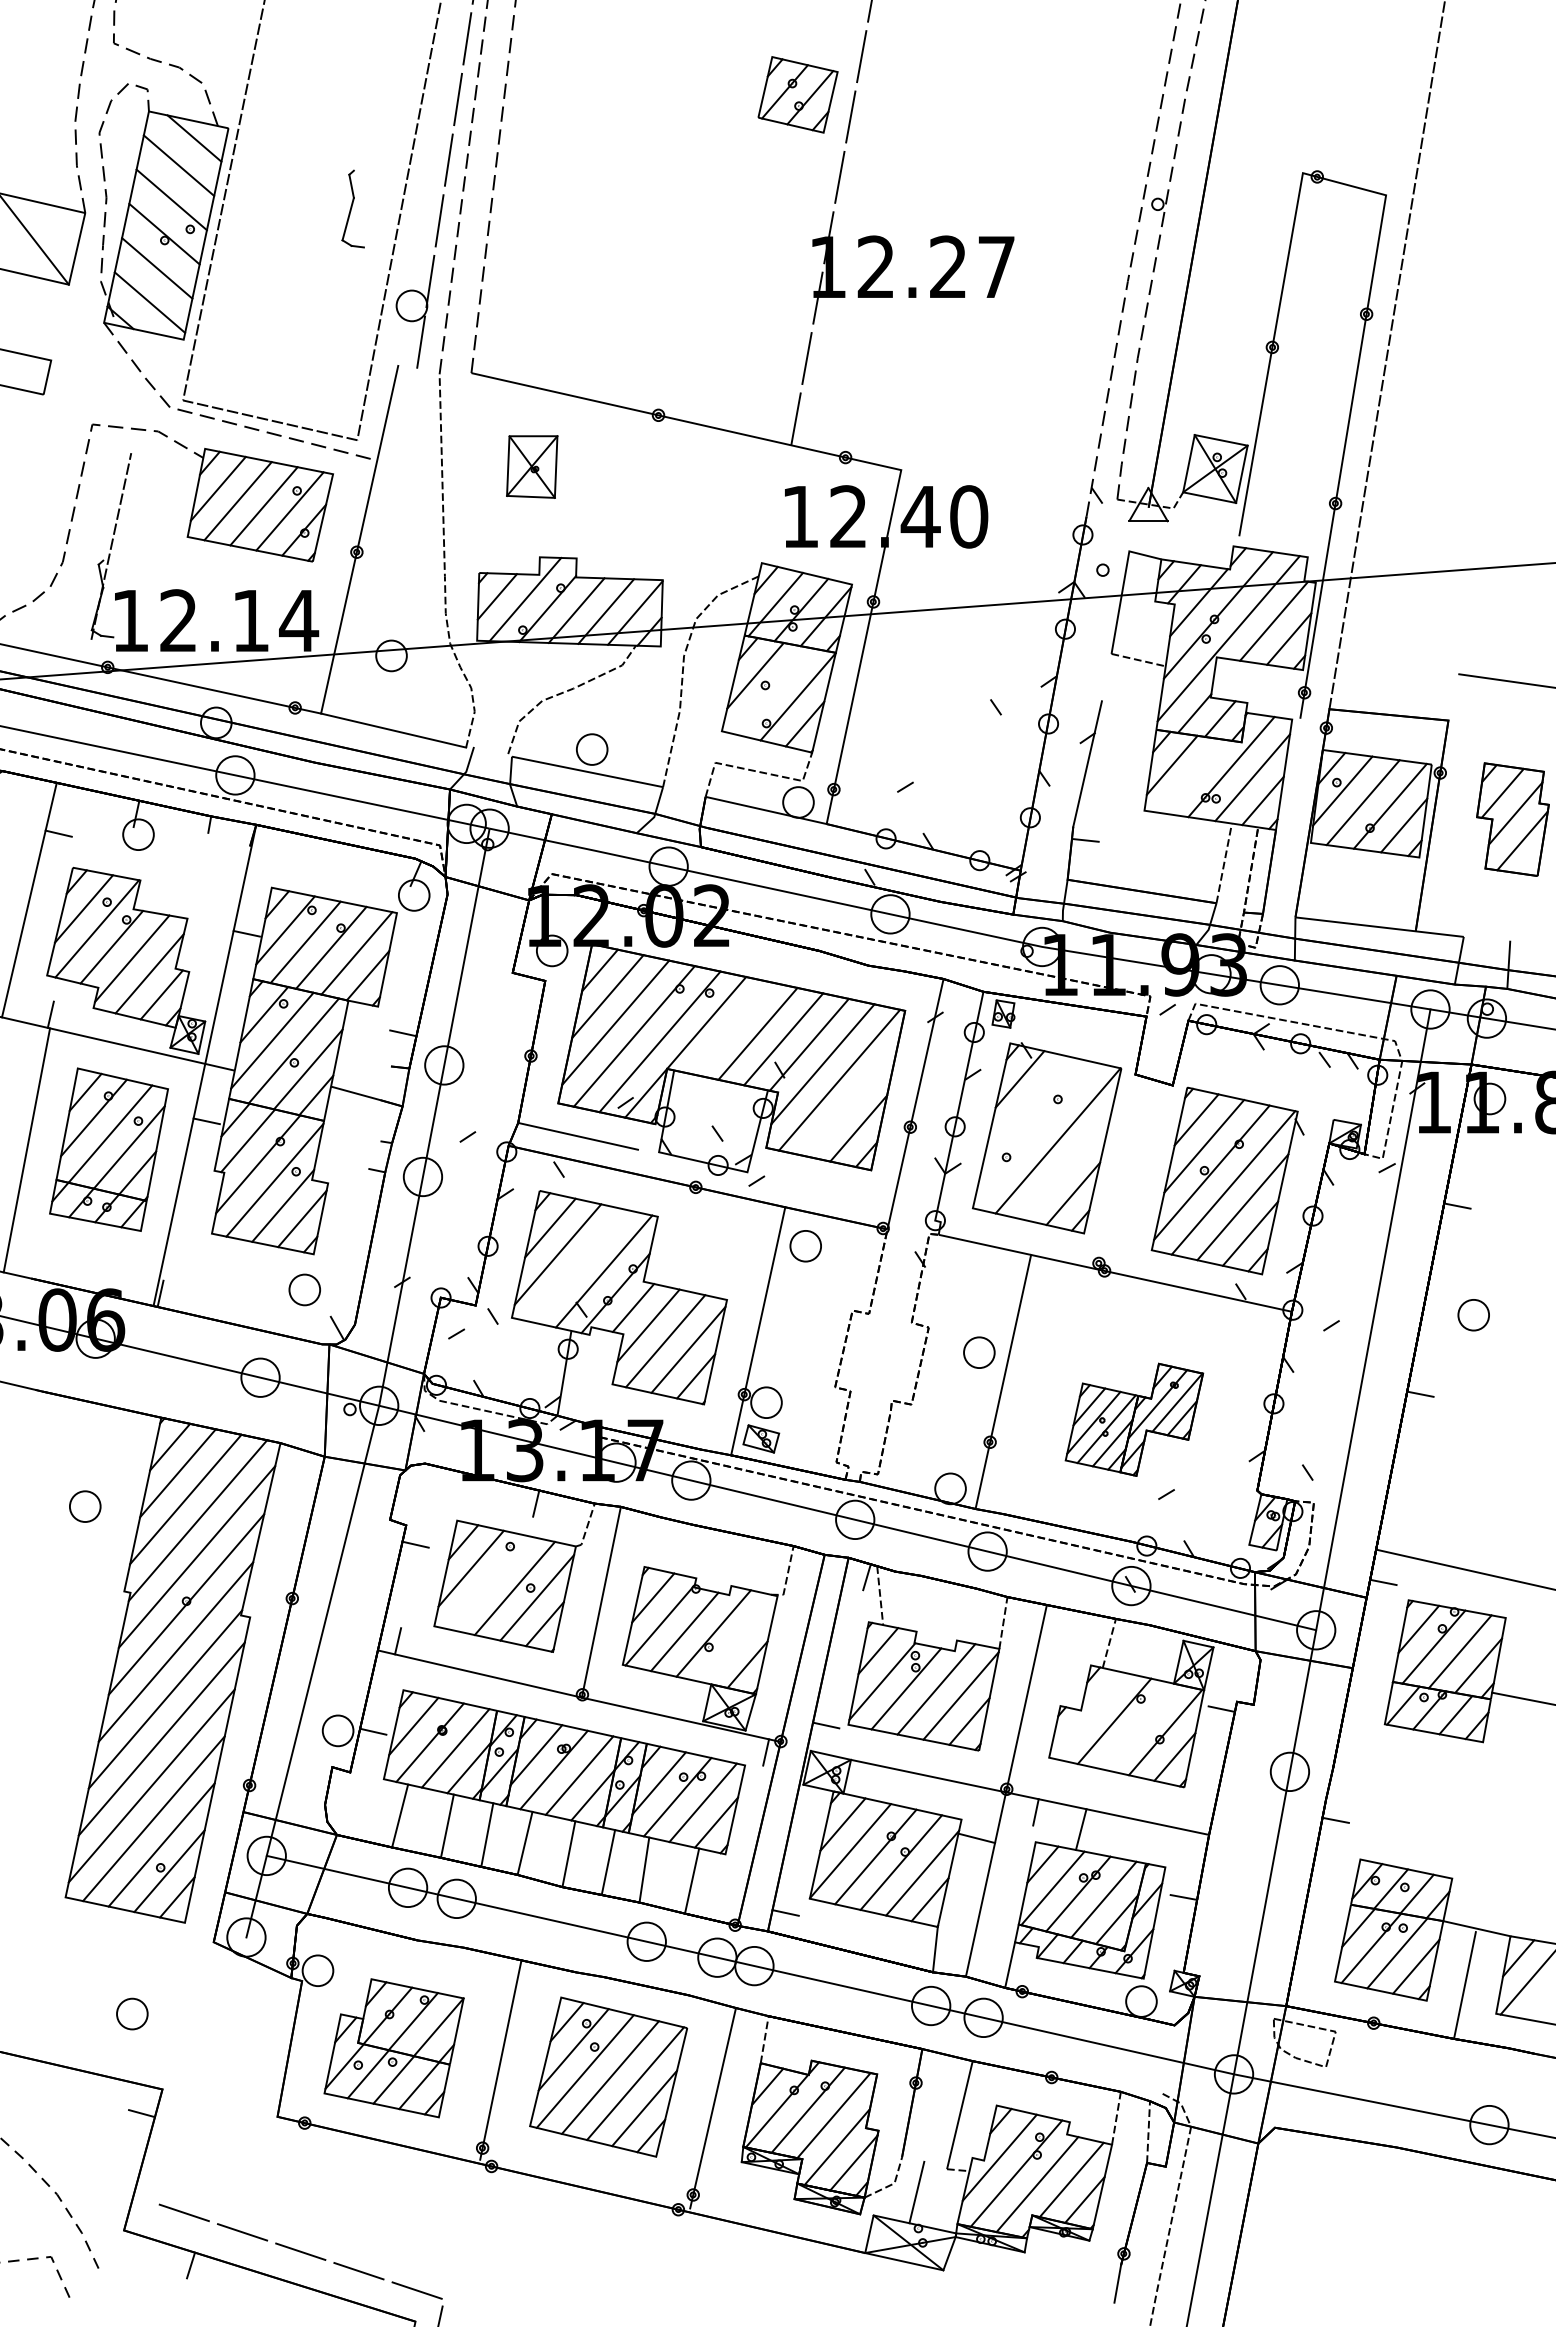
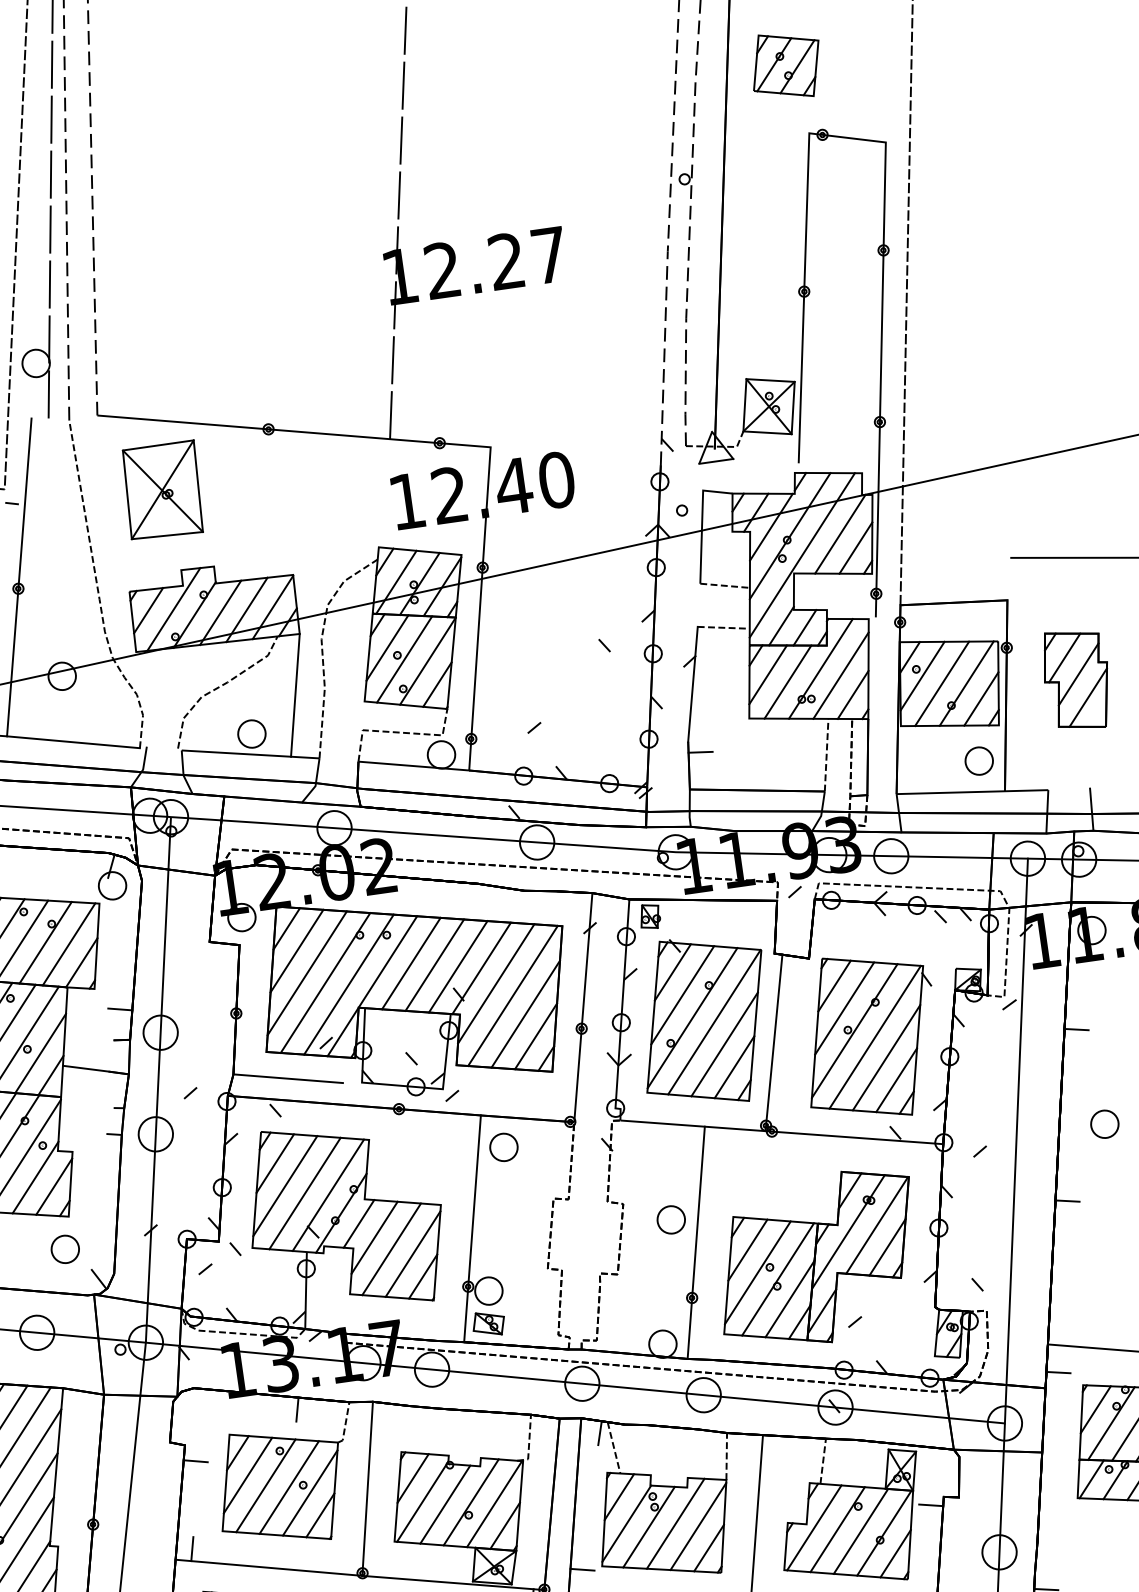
part: (797, 94) -> (785, 65), moved
part: (532, 466) -> (163, 490), size x1.67
line: (772, 690) -> (404, 658), added
line: (1130, 706) -> (723, 627), added
line: (645, 713) -> (294, 695), added
line: (1192, 776) -> (787, 682), added
part: (1391, 893) -> (978, 760), added
line: (731, 1028) -> (410, 963), added
line: (850, 1102) -> (525, 1014), added
line: (1026, 1105) -> (681, 994), added
line: (1034, 1132) -> (692, 1017), added
line: (1065, 1166) -> (724, 1043), added
line: (1120, 1173) -> (773, 1043), added
line: (578, 1265) -> (304, 1193), added
part: (1134, 1419) -> (817, 1259), size x1.67
line: (489, 1582) -> (265, 1485), added
line: (739, 1638) -> (494, 1503), added
line: (1088, 1715) -> (813, 1527), added
line: (1139, 1726) -> (860, 1531), added

